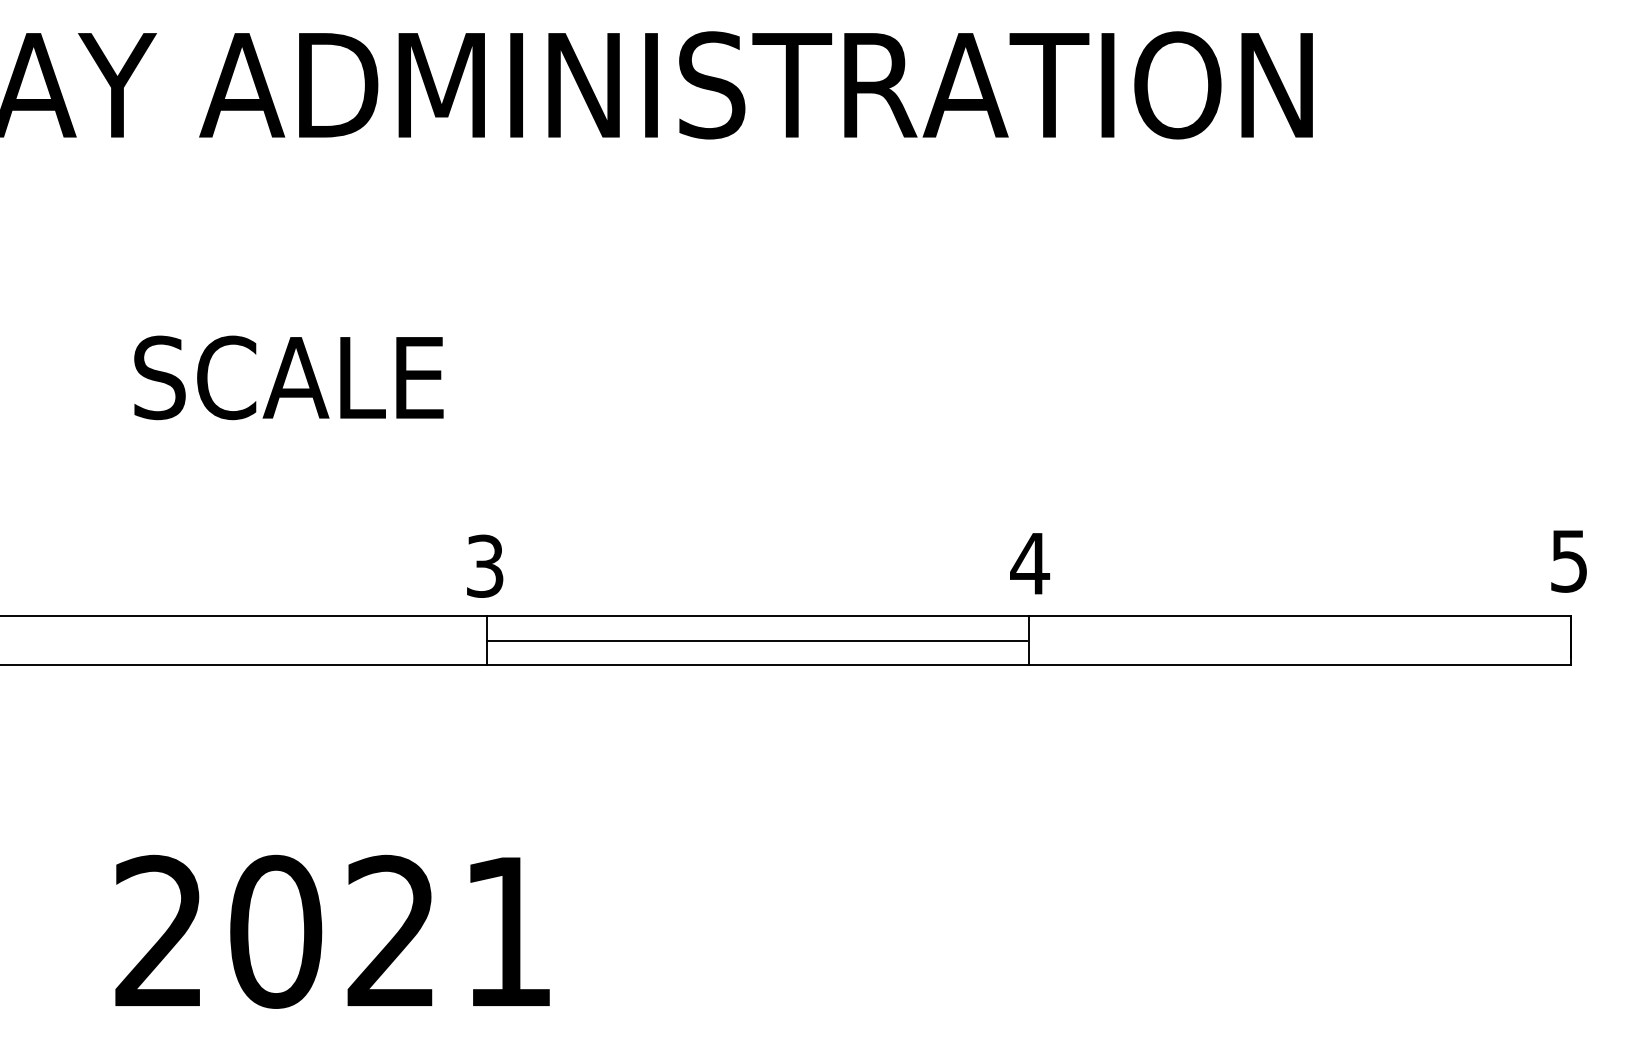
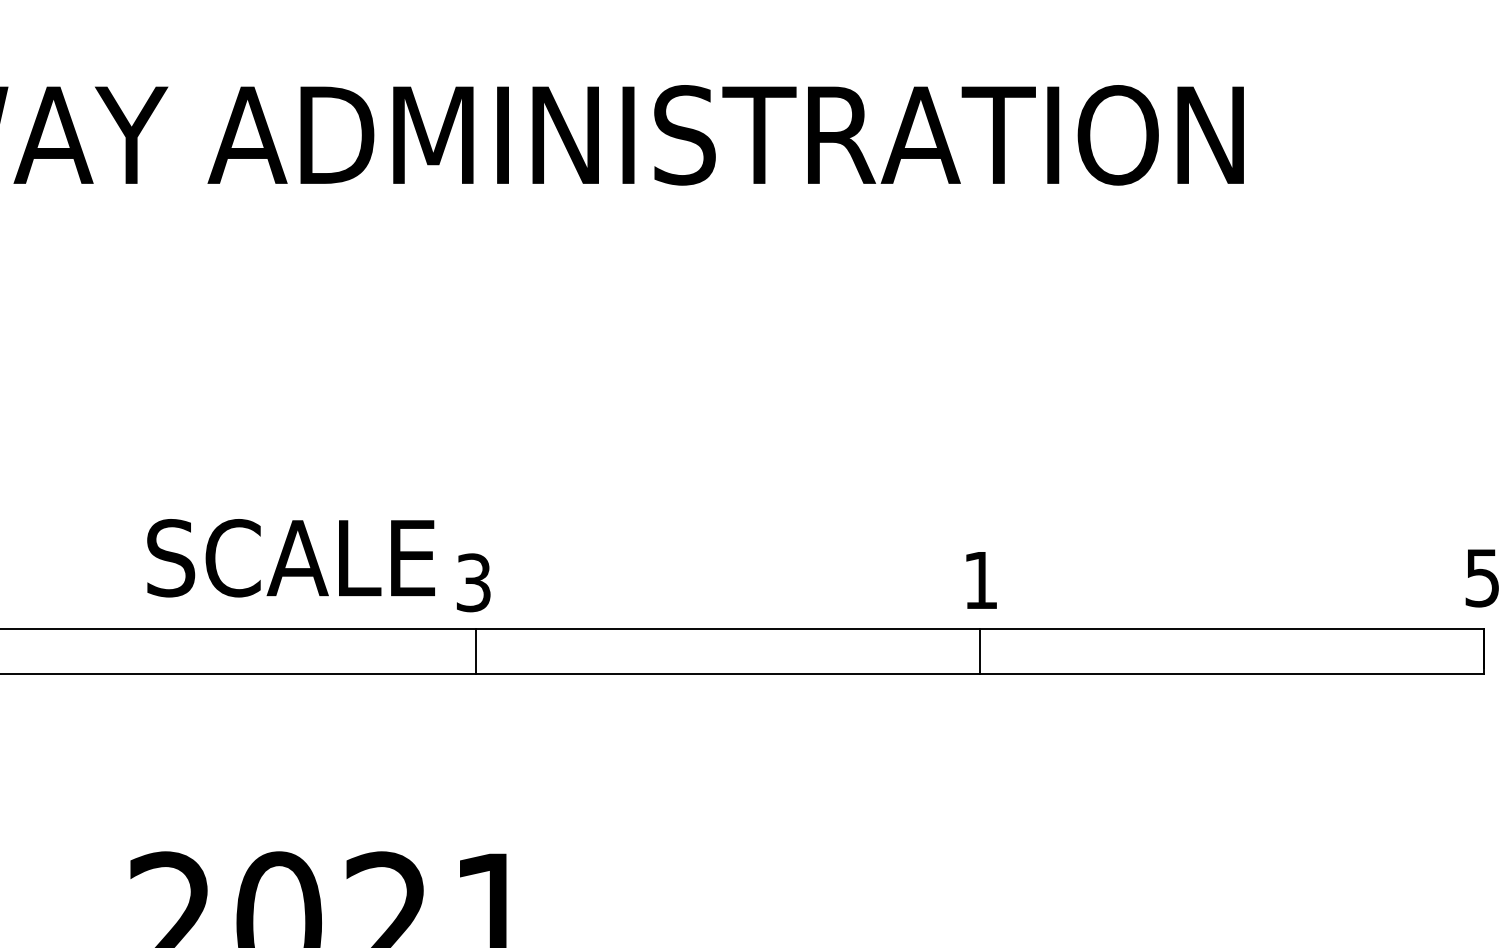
text: (288, 377) -> (290, 557), moved
text: (1030, 563) -> (981, 580), 4 -> 1
line: (757, 641) -> (727, 652), removed

